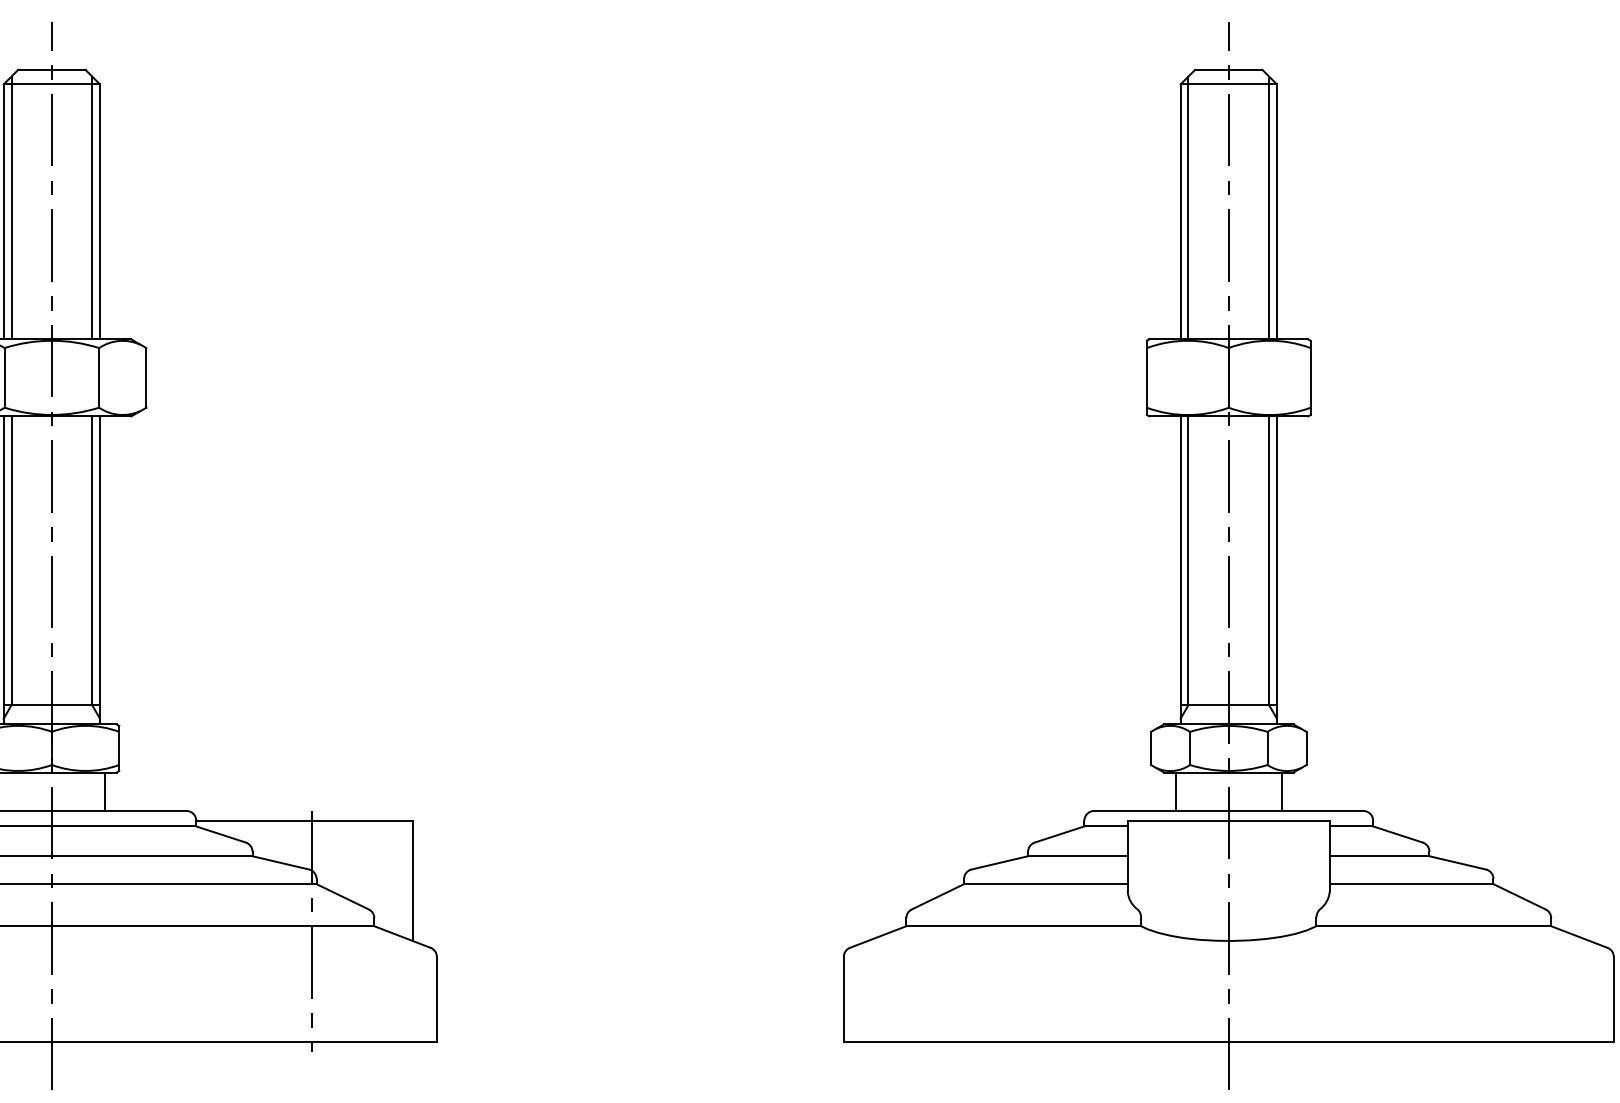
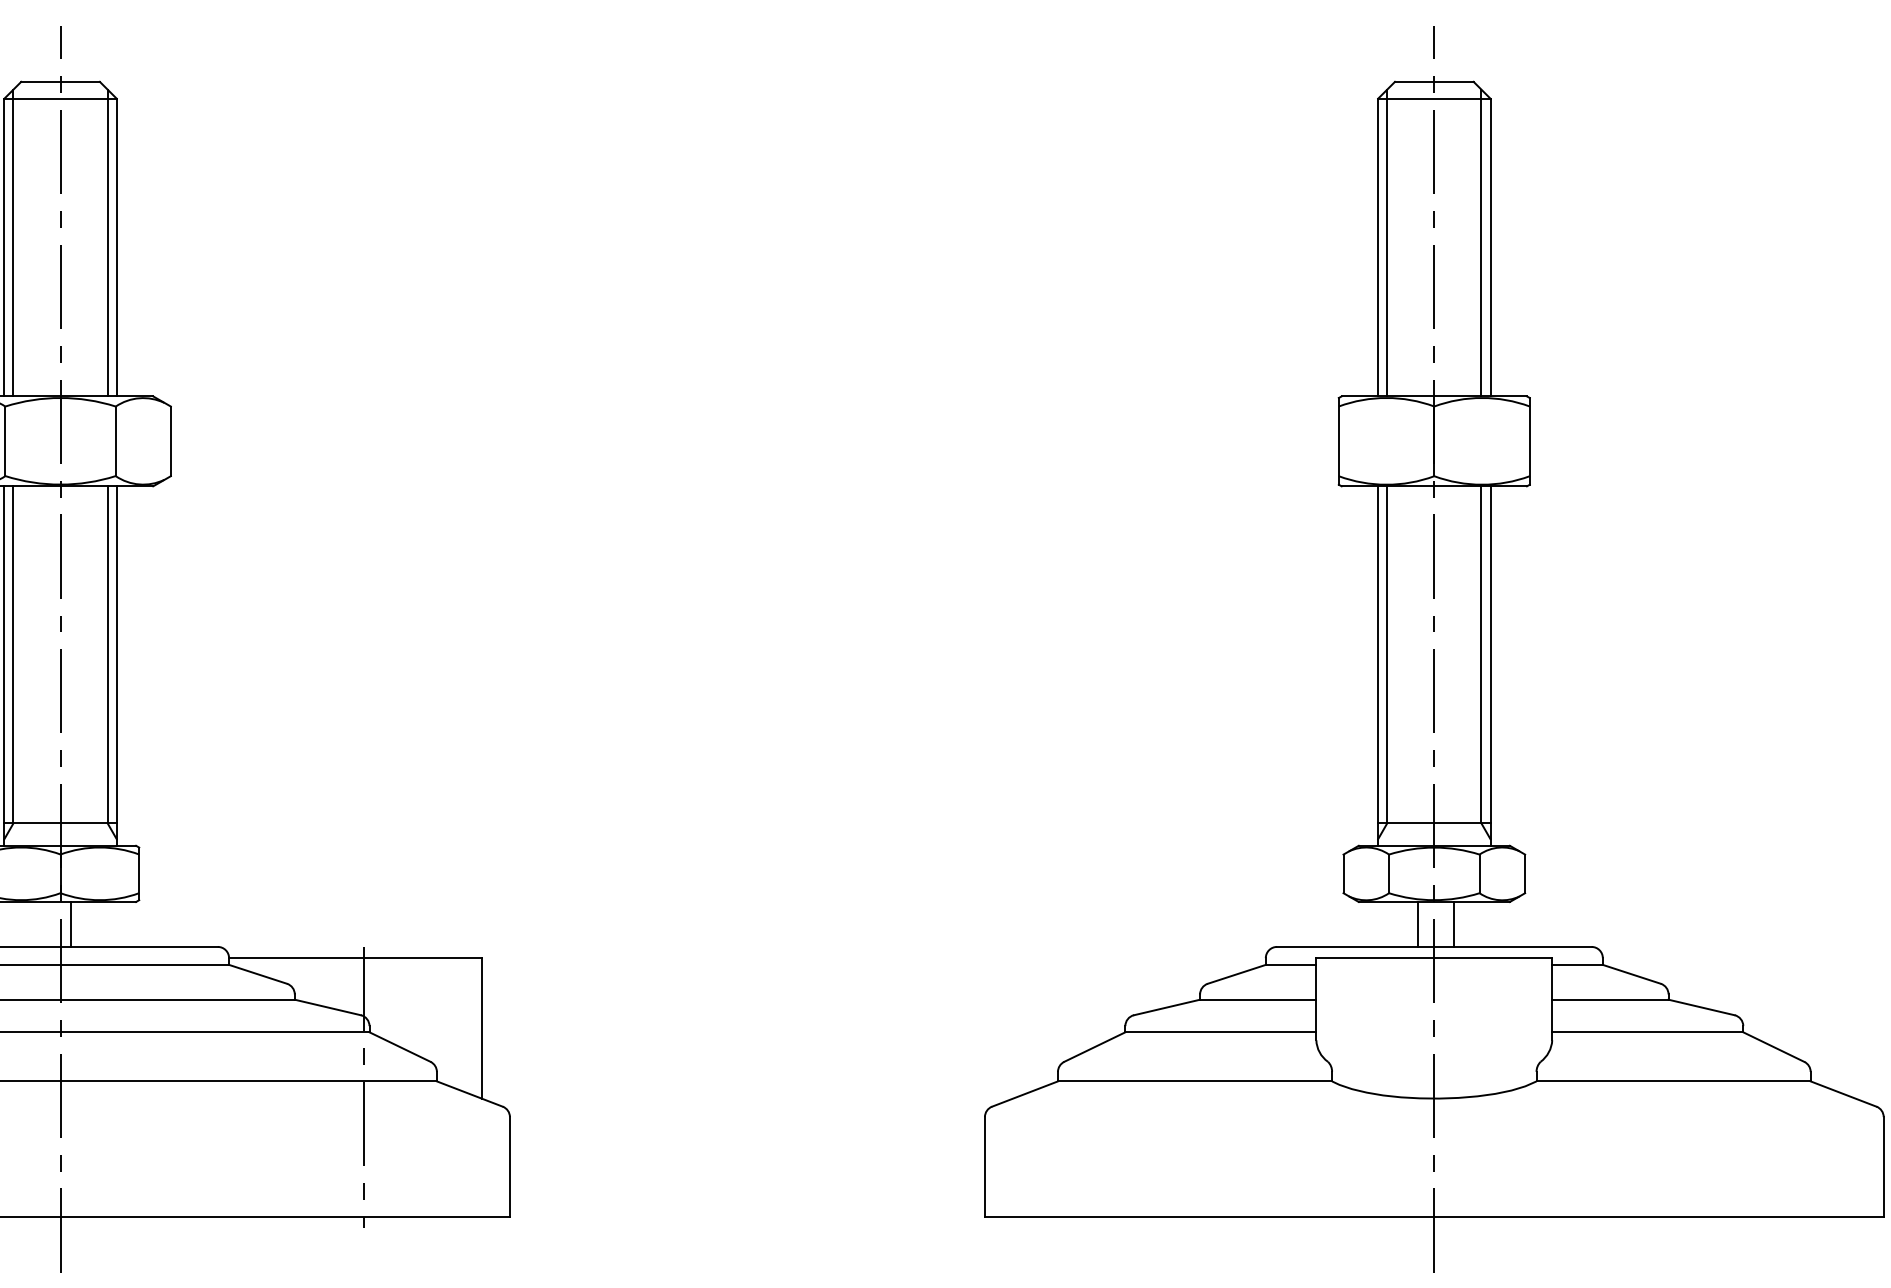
line: (104, 790) -> (71, 923), moved
line: (1175, 790) -> (1417, 923), moved
line: (1282, 790) -> (1454, 923), moved

